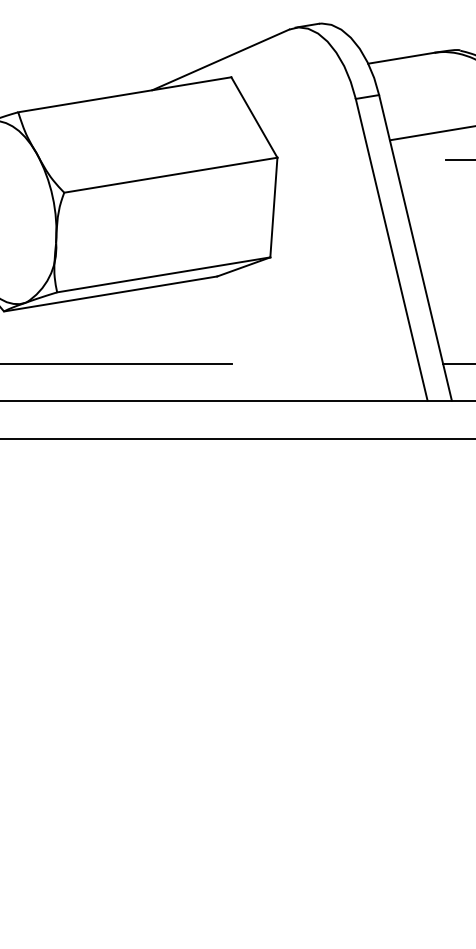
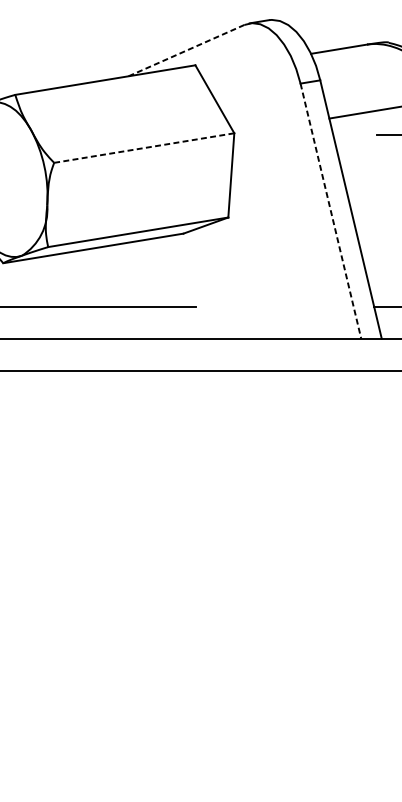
line: (220, 59) -> (186, 50), solid -> dashed
line: (170, 175) -> (143, 148), solid -> dashed
line: (391, 250) -> (330, 211), solid -> dashed

